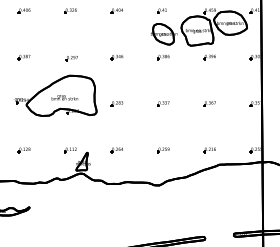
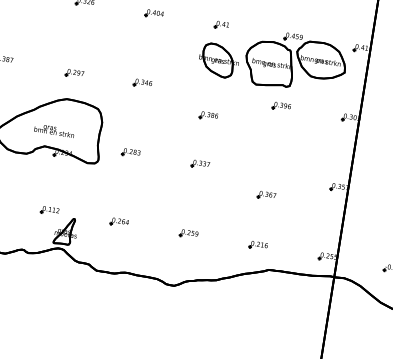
part: (163, 57) -> (208, 116), moved
part: (209, 103) -> (266, 195), moved

